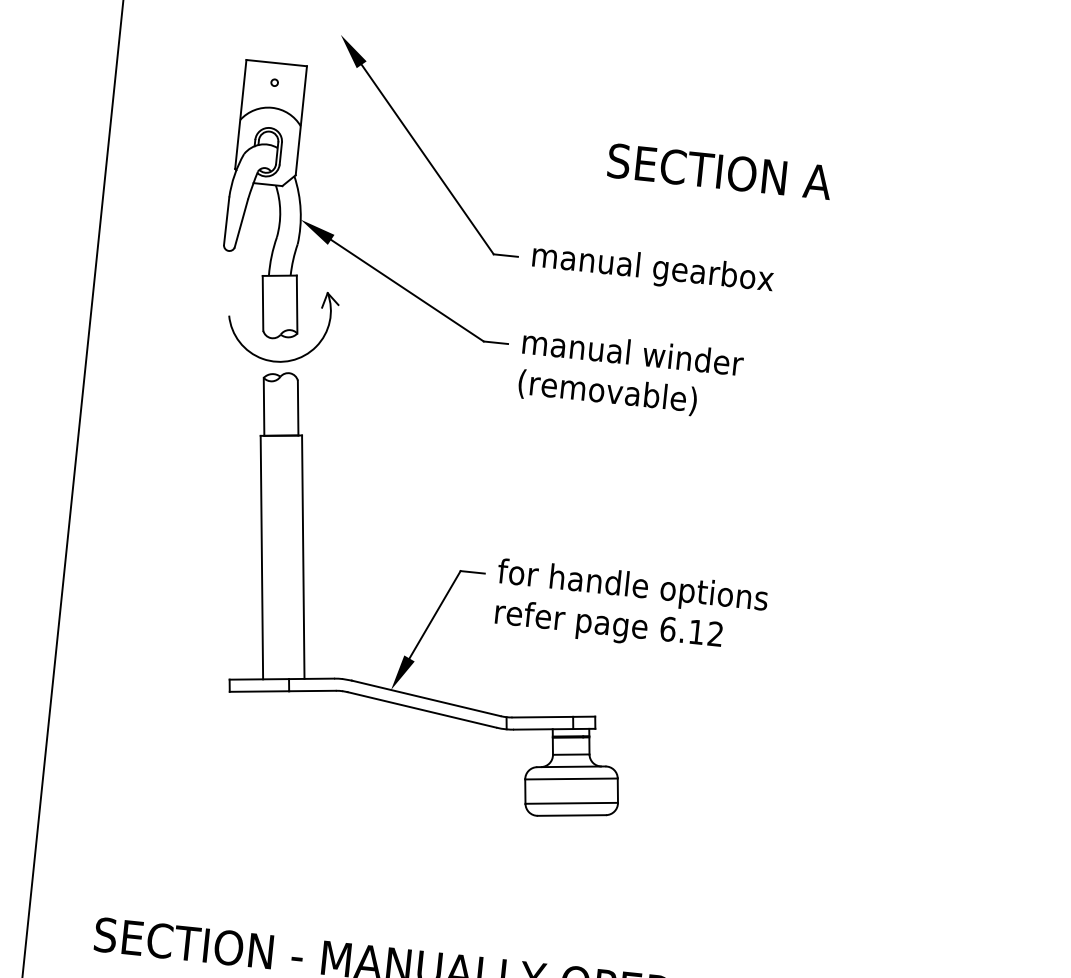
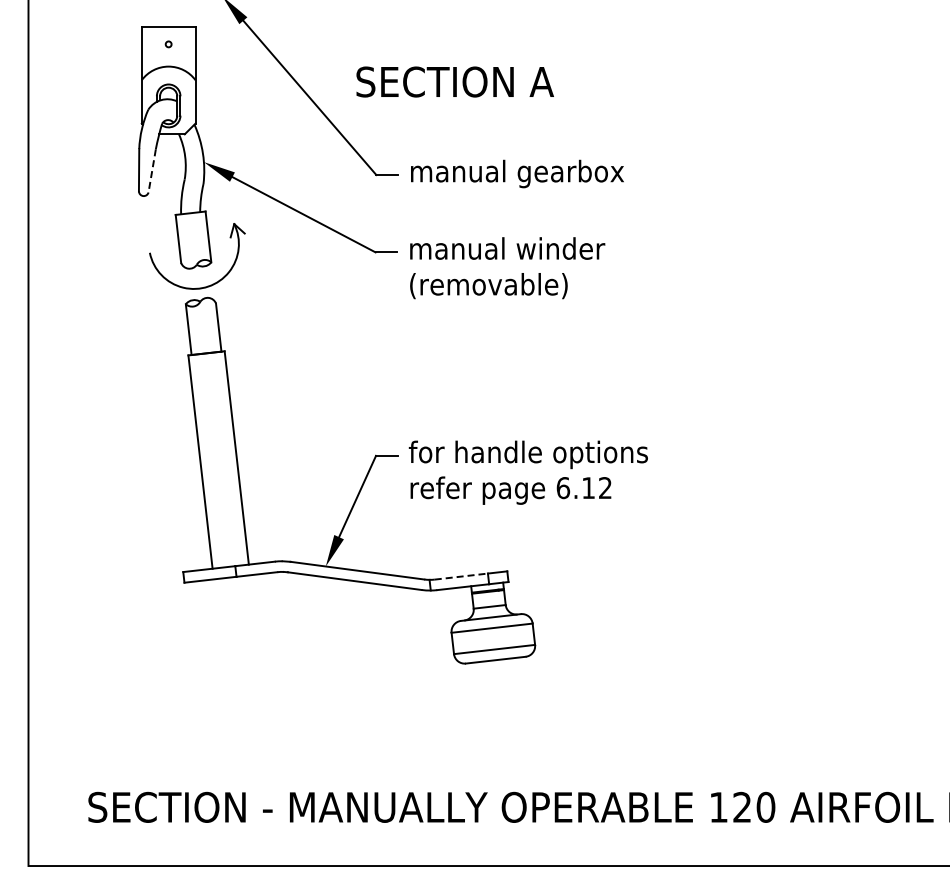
text: (719, 170) -> (454, 81), moved
line: (241, 223) -> (152, 170), solid -> dashed
line: (542, 717) -> (461, 576), solid -> dashed

